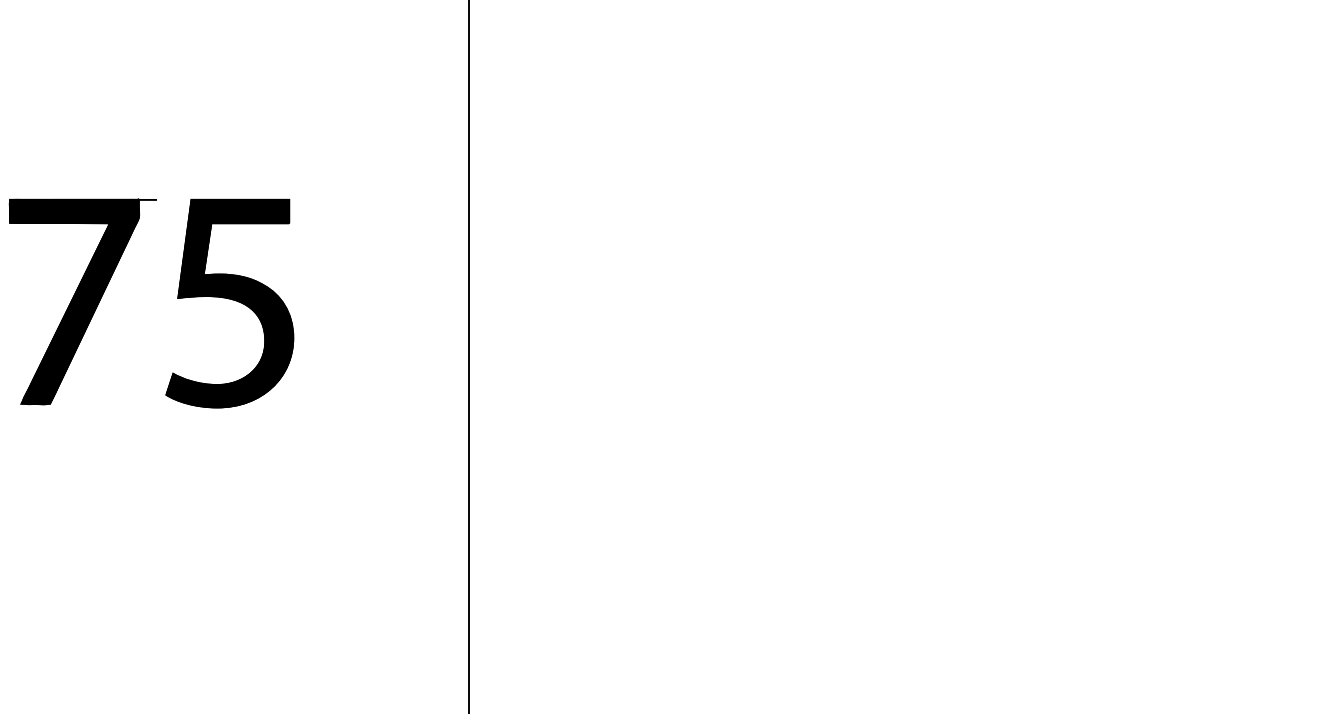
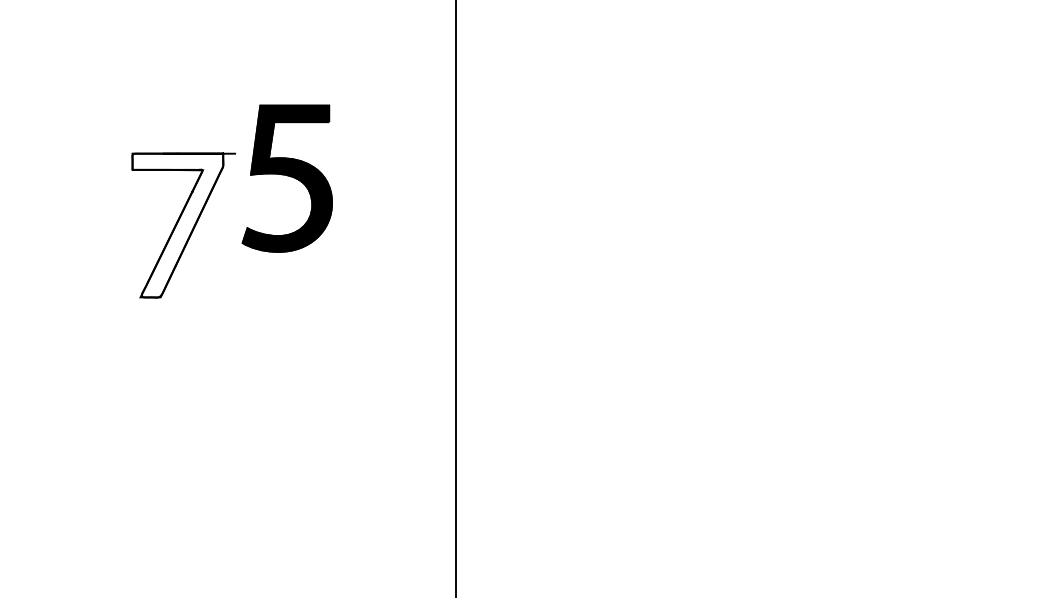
hatch: (73, 301) -> (177, 225), removed
part: (228, 303) -> (286, 178), moved

